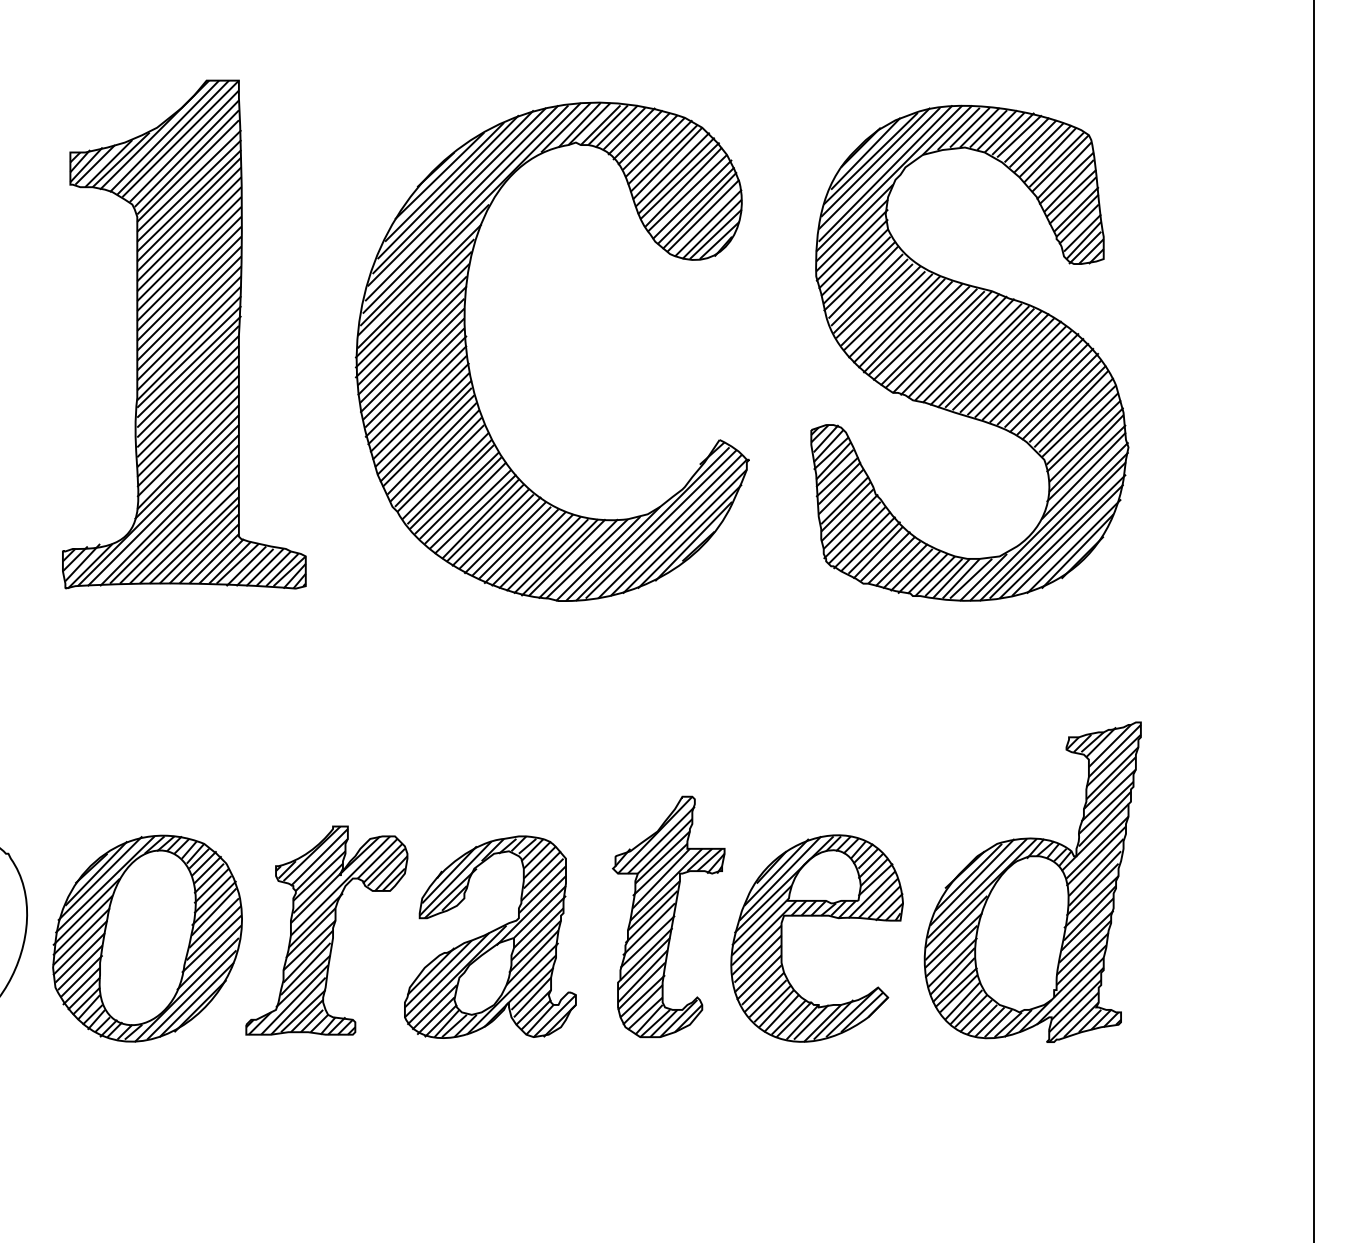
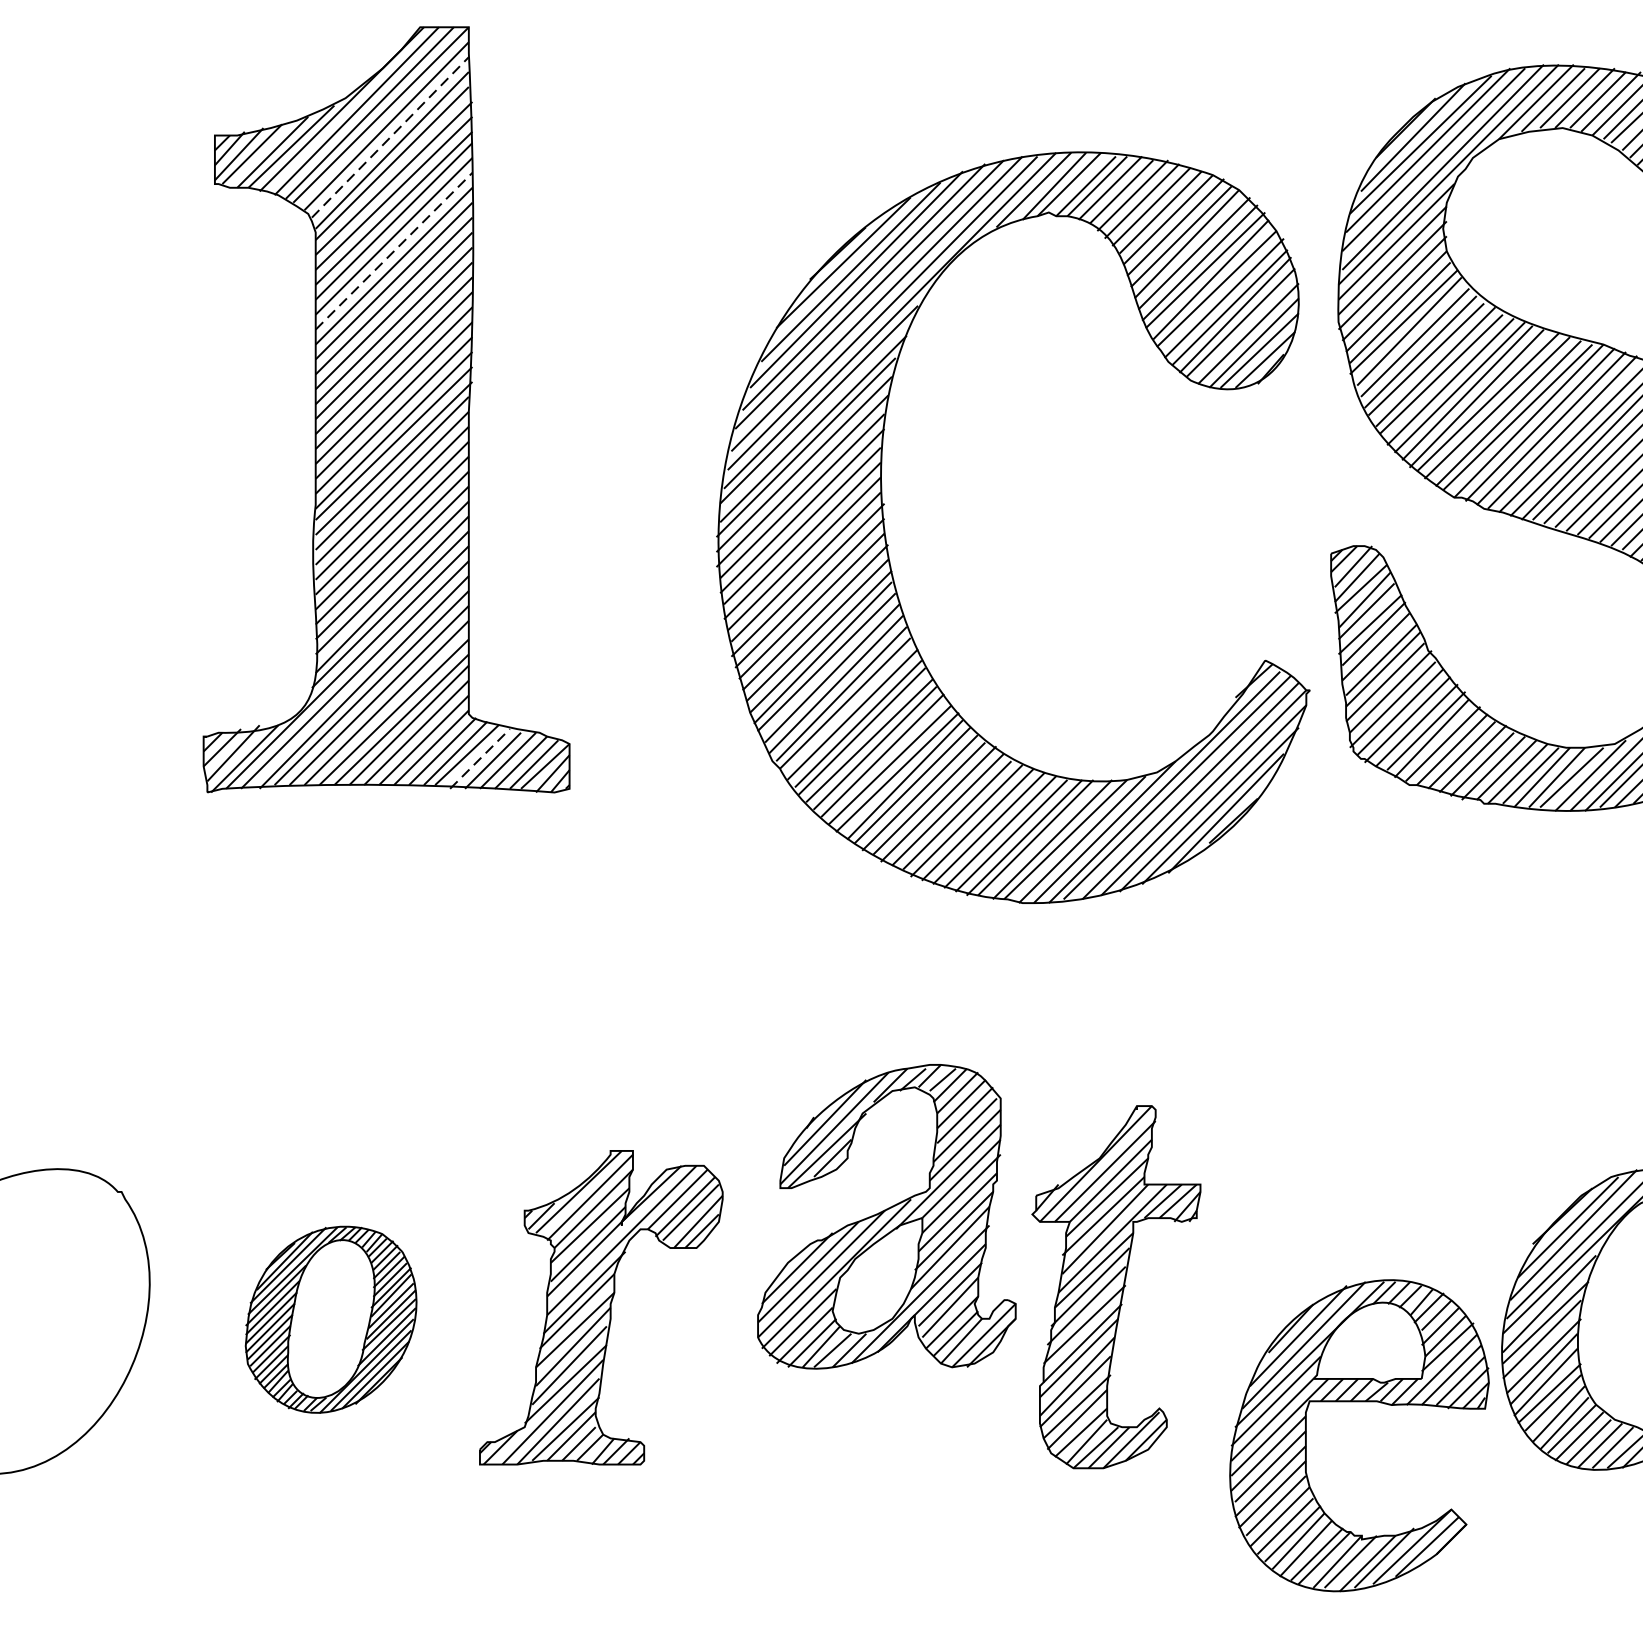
line: (186, 153) -> (389, 137), solid -> dashed
line: (189, 229) -> (394, 251), solid -> dashed
part: (469, 363) -> (888, 545), moved
line: (246, 565) -> (480, 757), solid -> dashed
part: (816, 916) -> (1358, 1402), moved
part: (490, 936) -> (886, 1215), moved
part: (147, 938) -> (331, 1319), size x0.6

